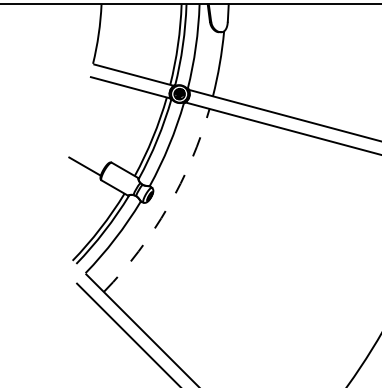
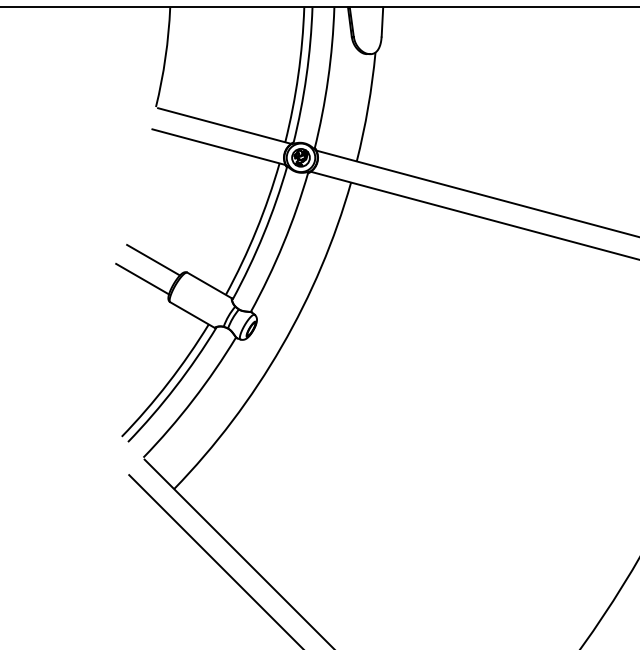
line: (91, 155) -> (153, 260), added
arc: (168, 207) -> (282, 347), dashed -> solid

